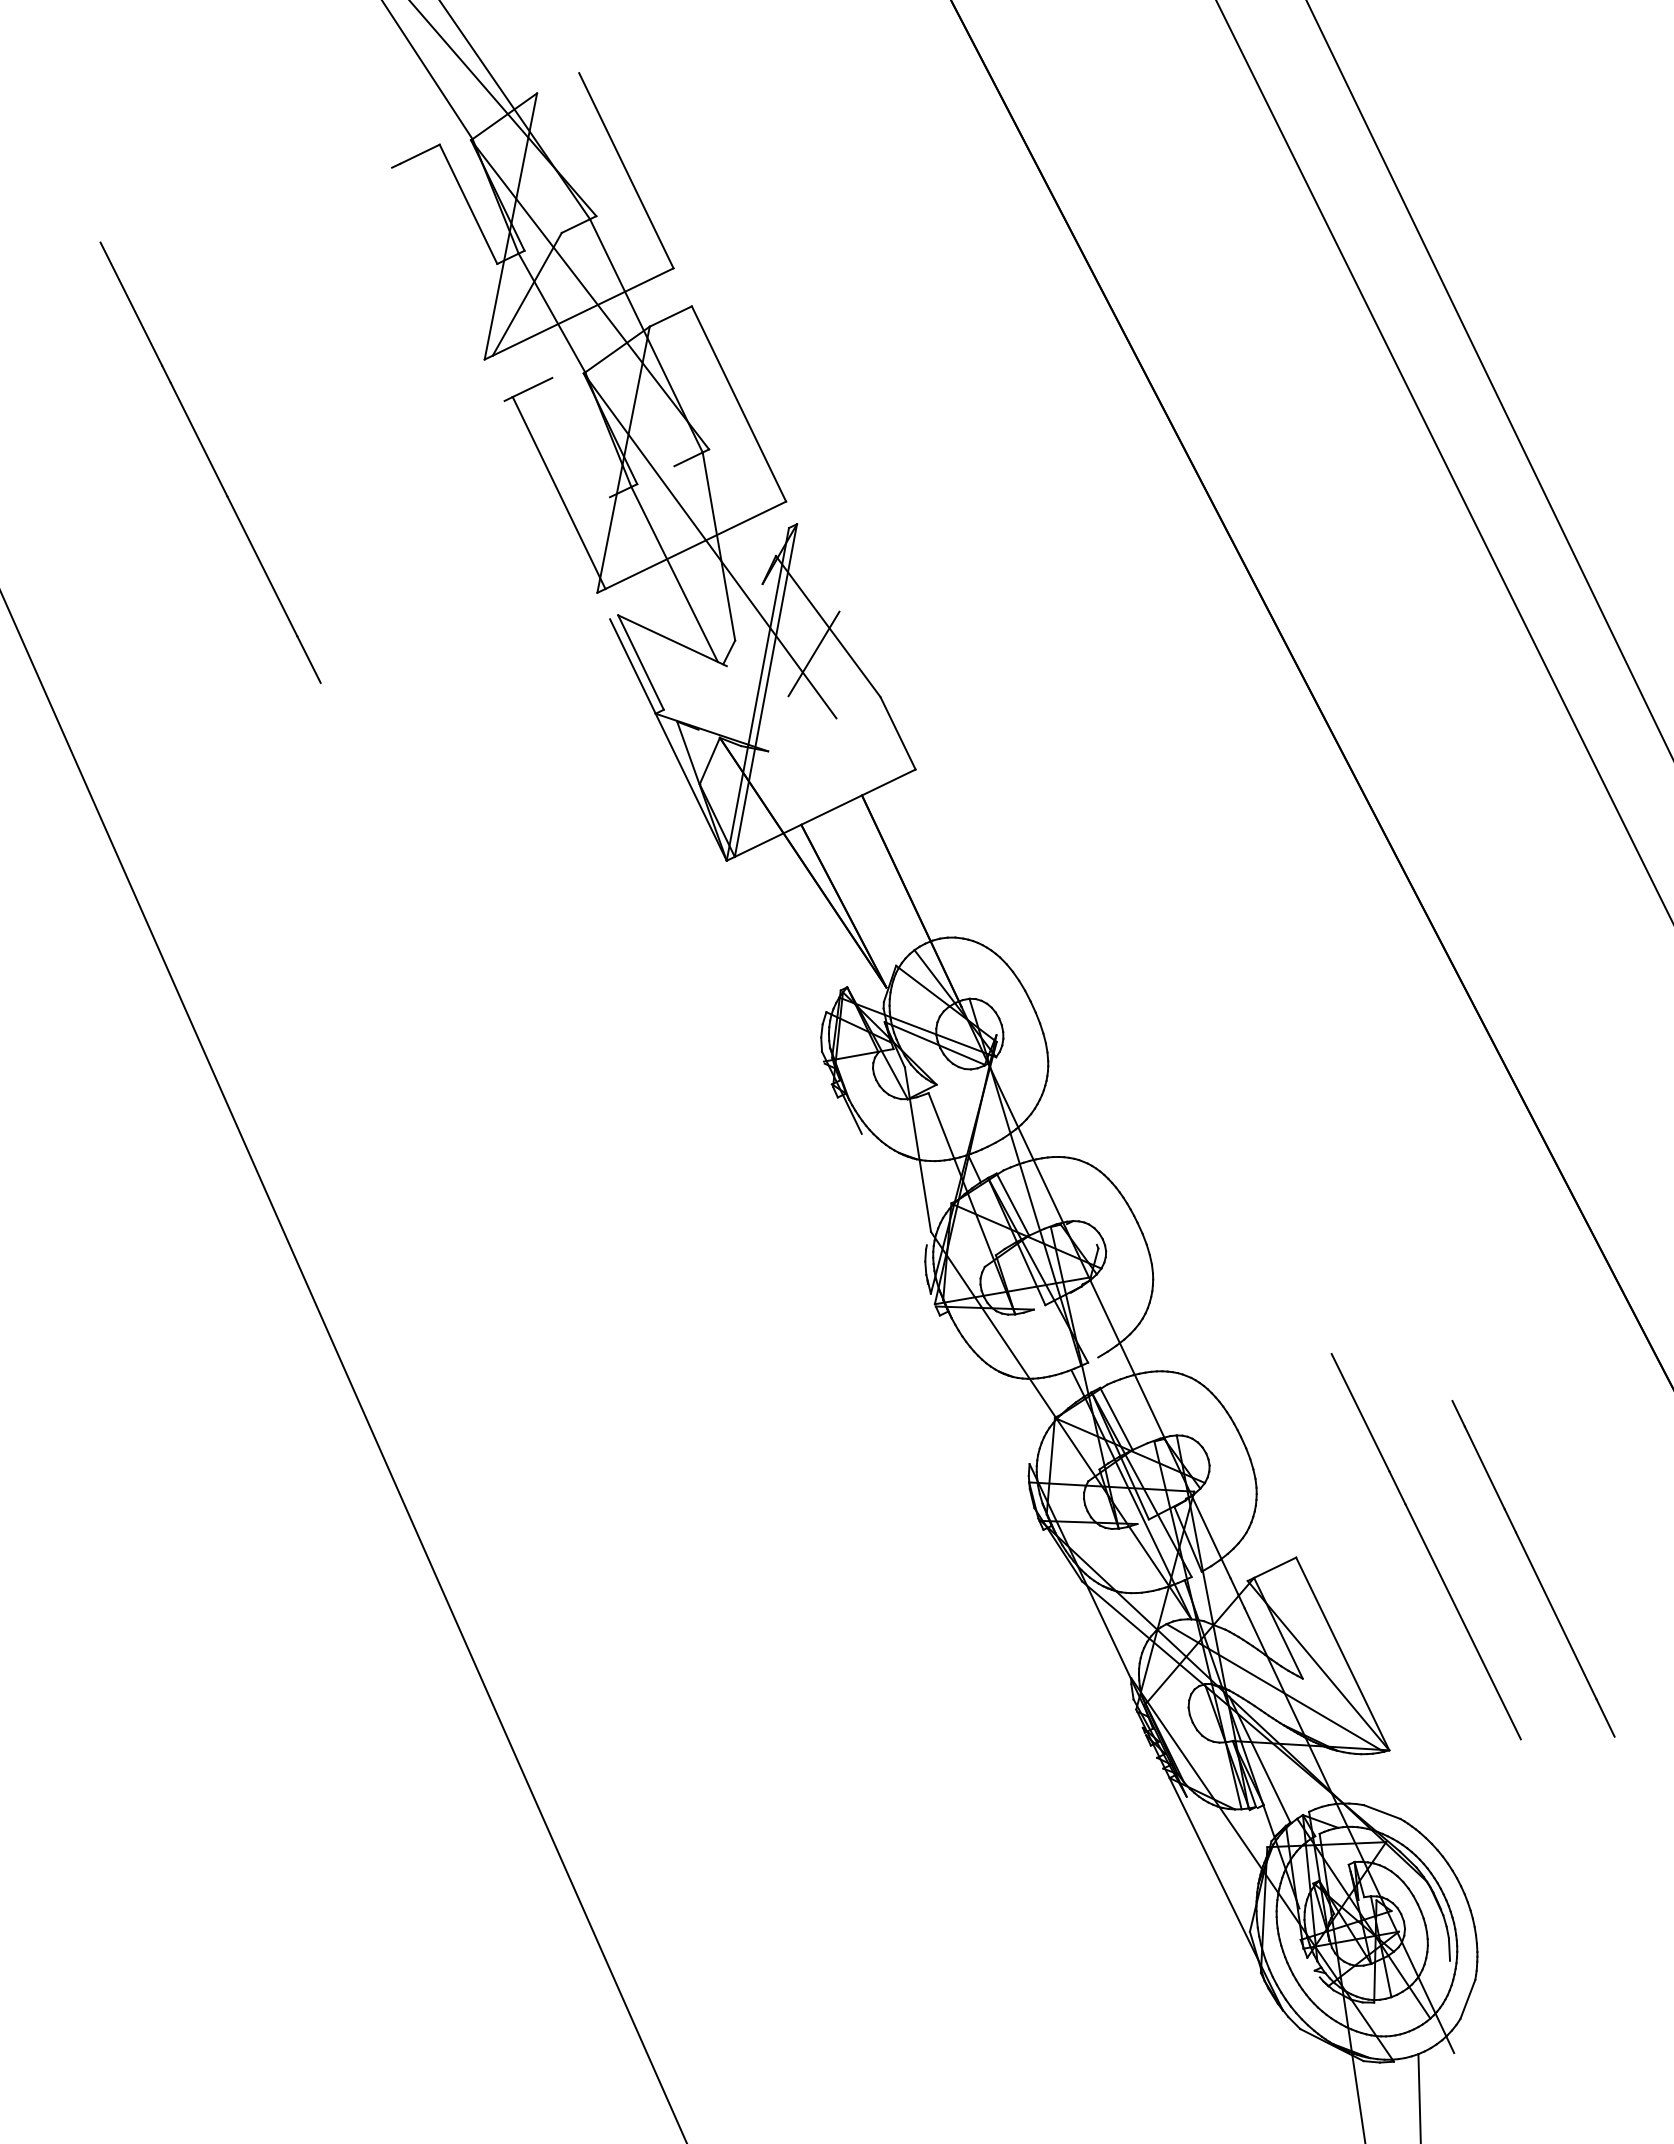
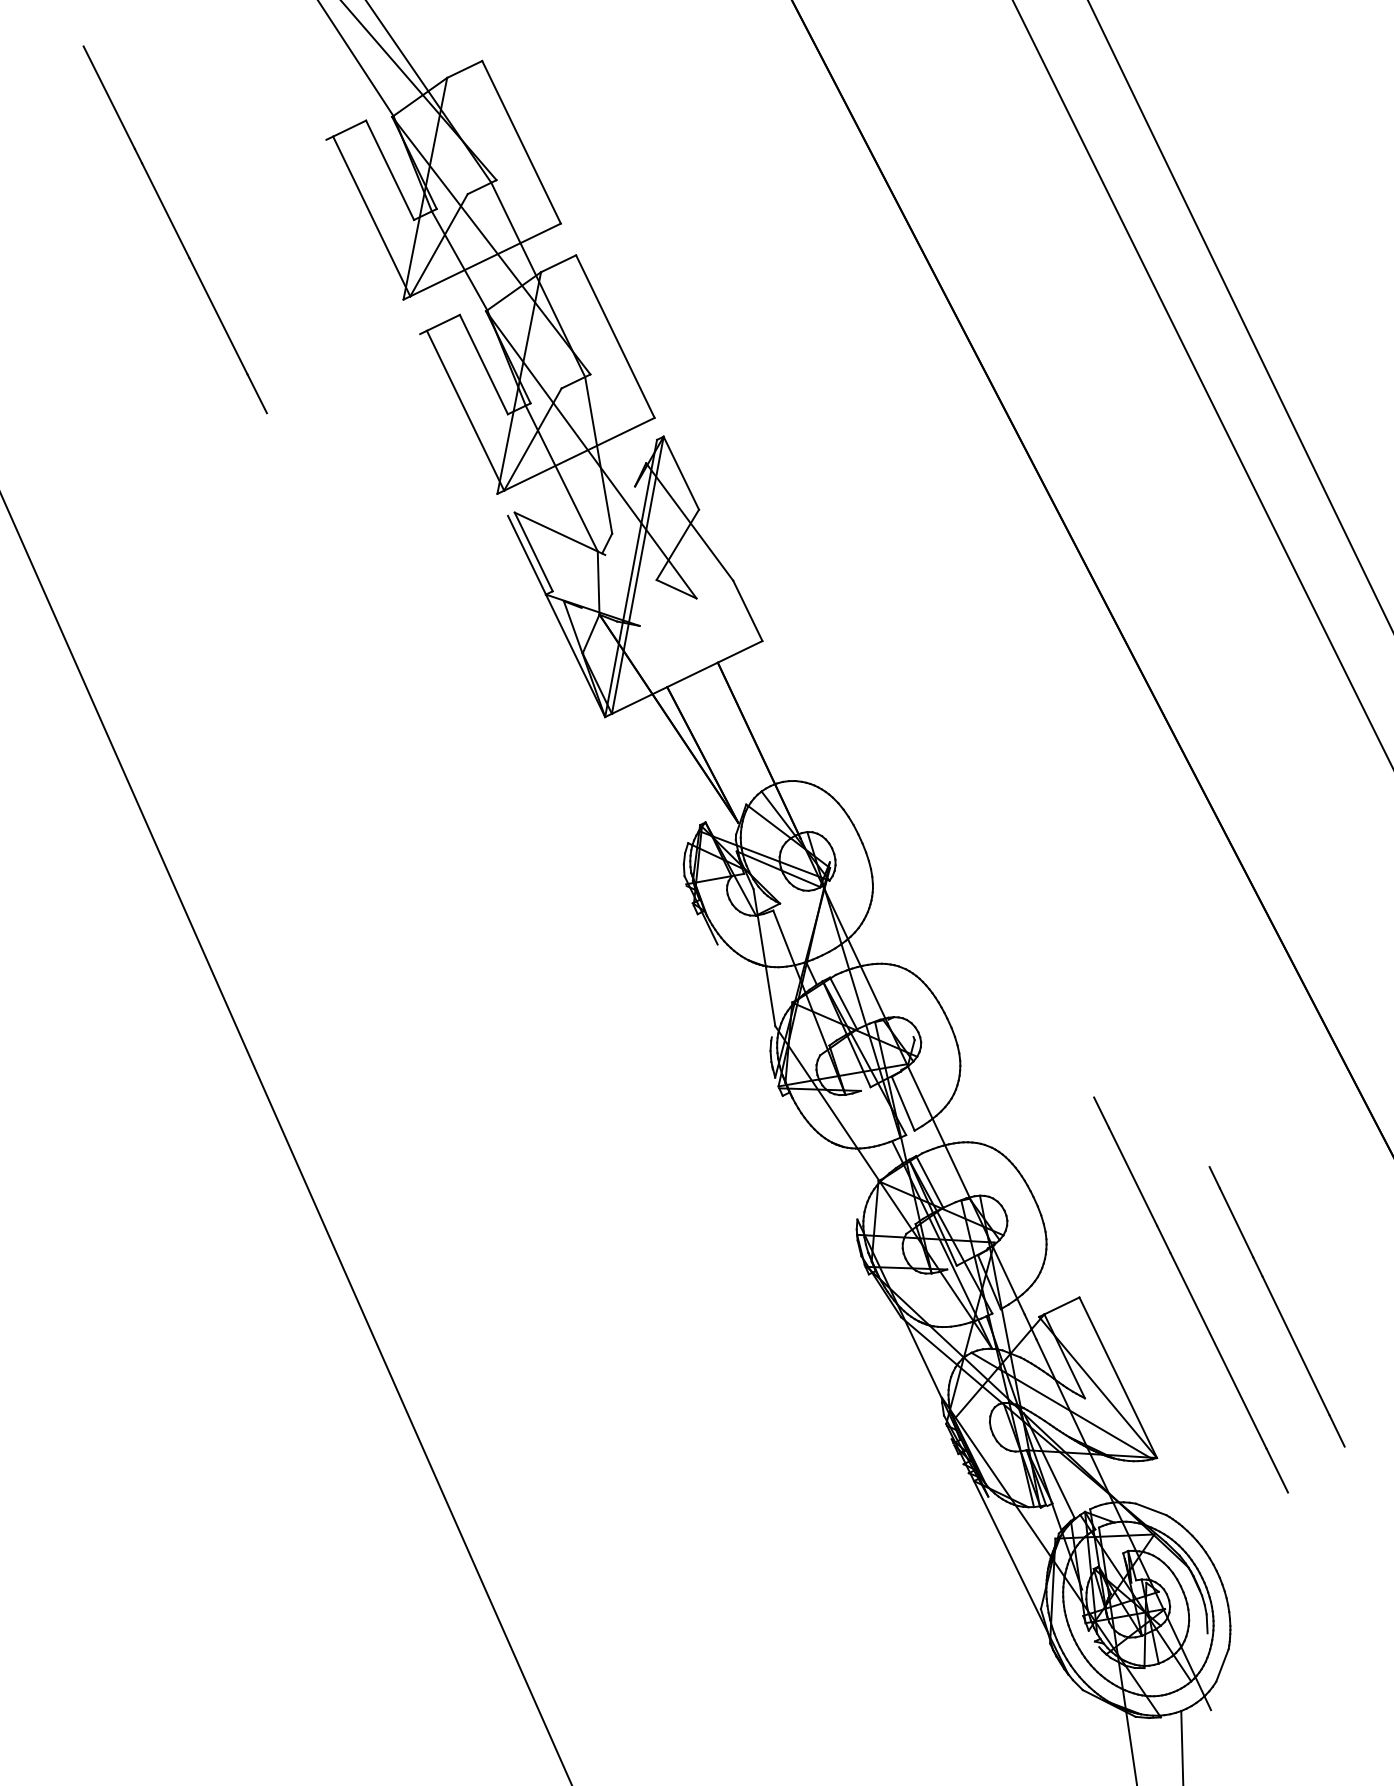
line: (558, 83) -> (465, 69), added
line: (446, 259) -> (371, 216), added
line: (580, 437) -> (483, 364), added
line: (210, 462) -> (175, 229), moved
line: (639, 527) -> (532, 439), added
line: (818, 567) -> (681, 472), added
line: (718, 699) -> (598, 582), added
line: (812, 707) -> (676, 589), added
line: (1084, 1324) -> (903, 1103), added
line: (1322, 1335) -> (1101, 1112), added
line: (1533, 1765) -> (1277, 1470), added

